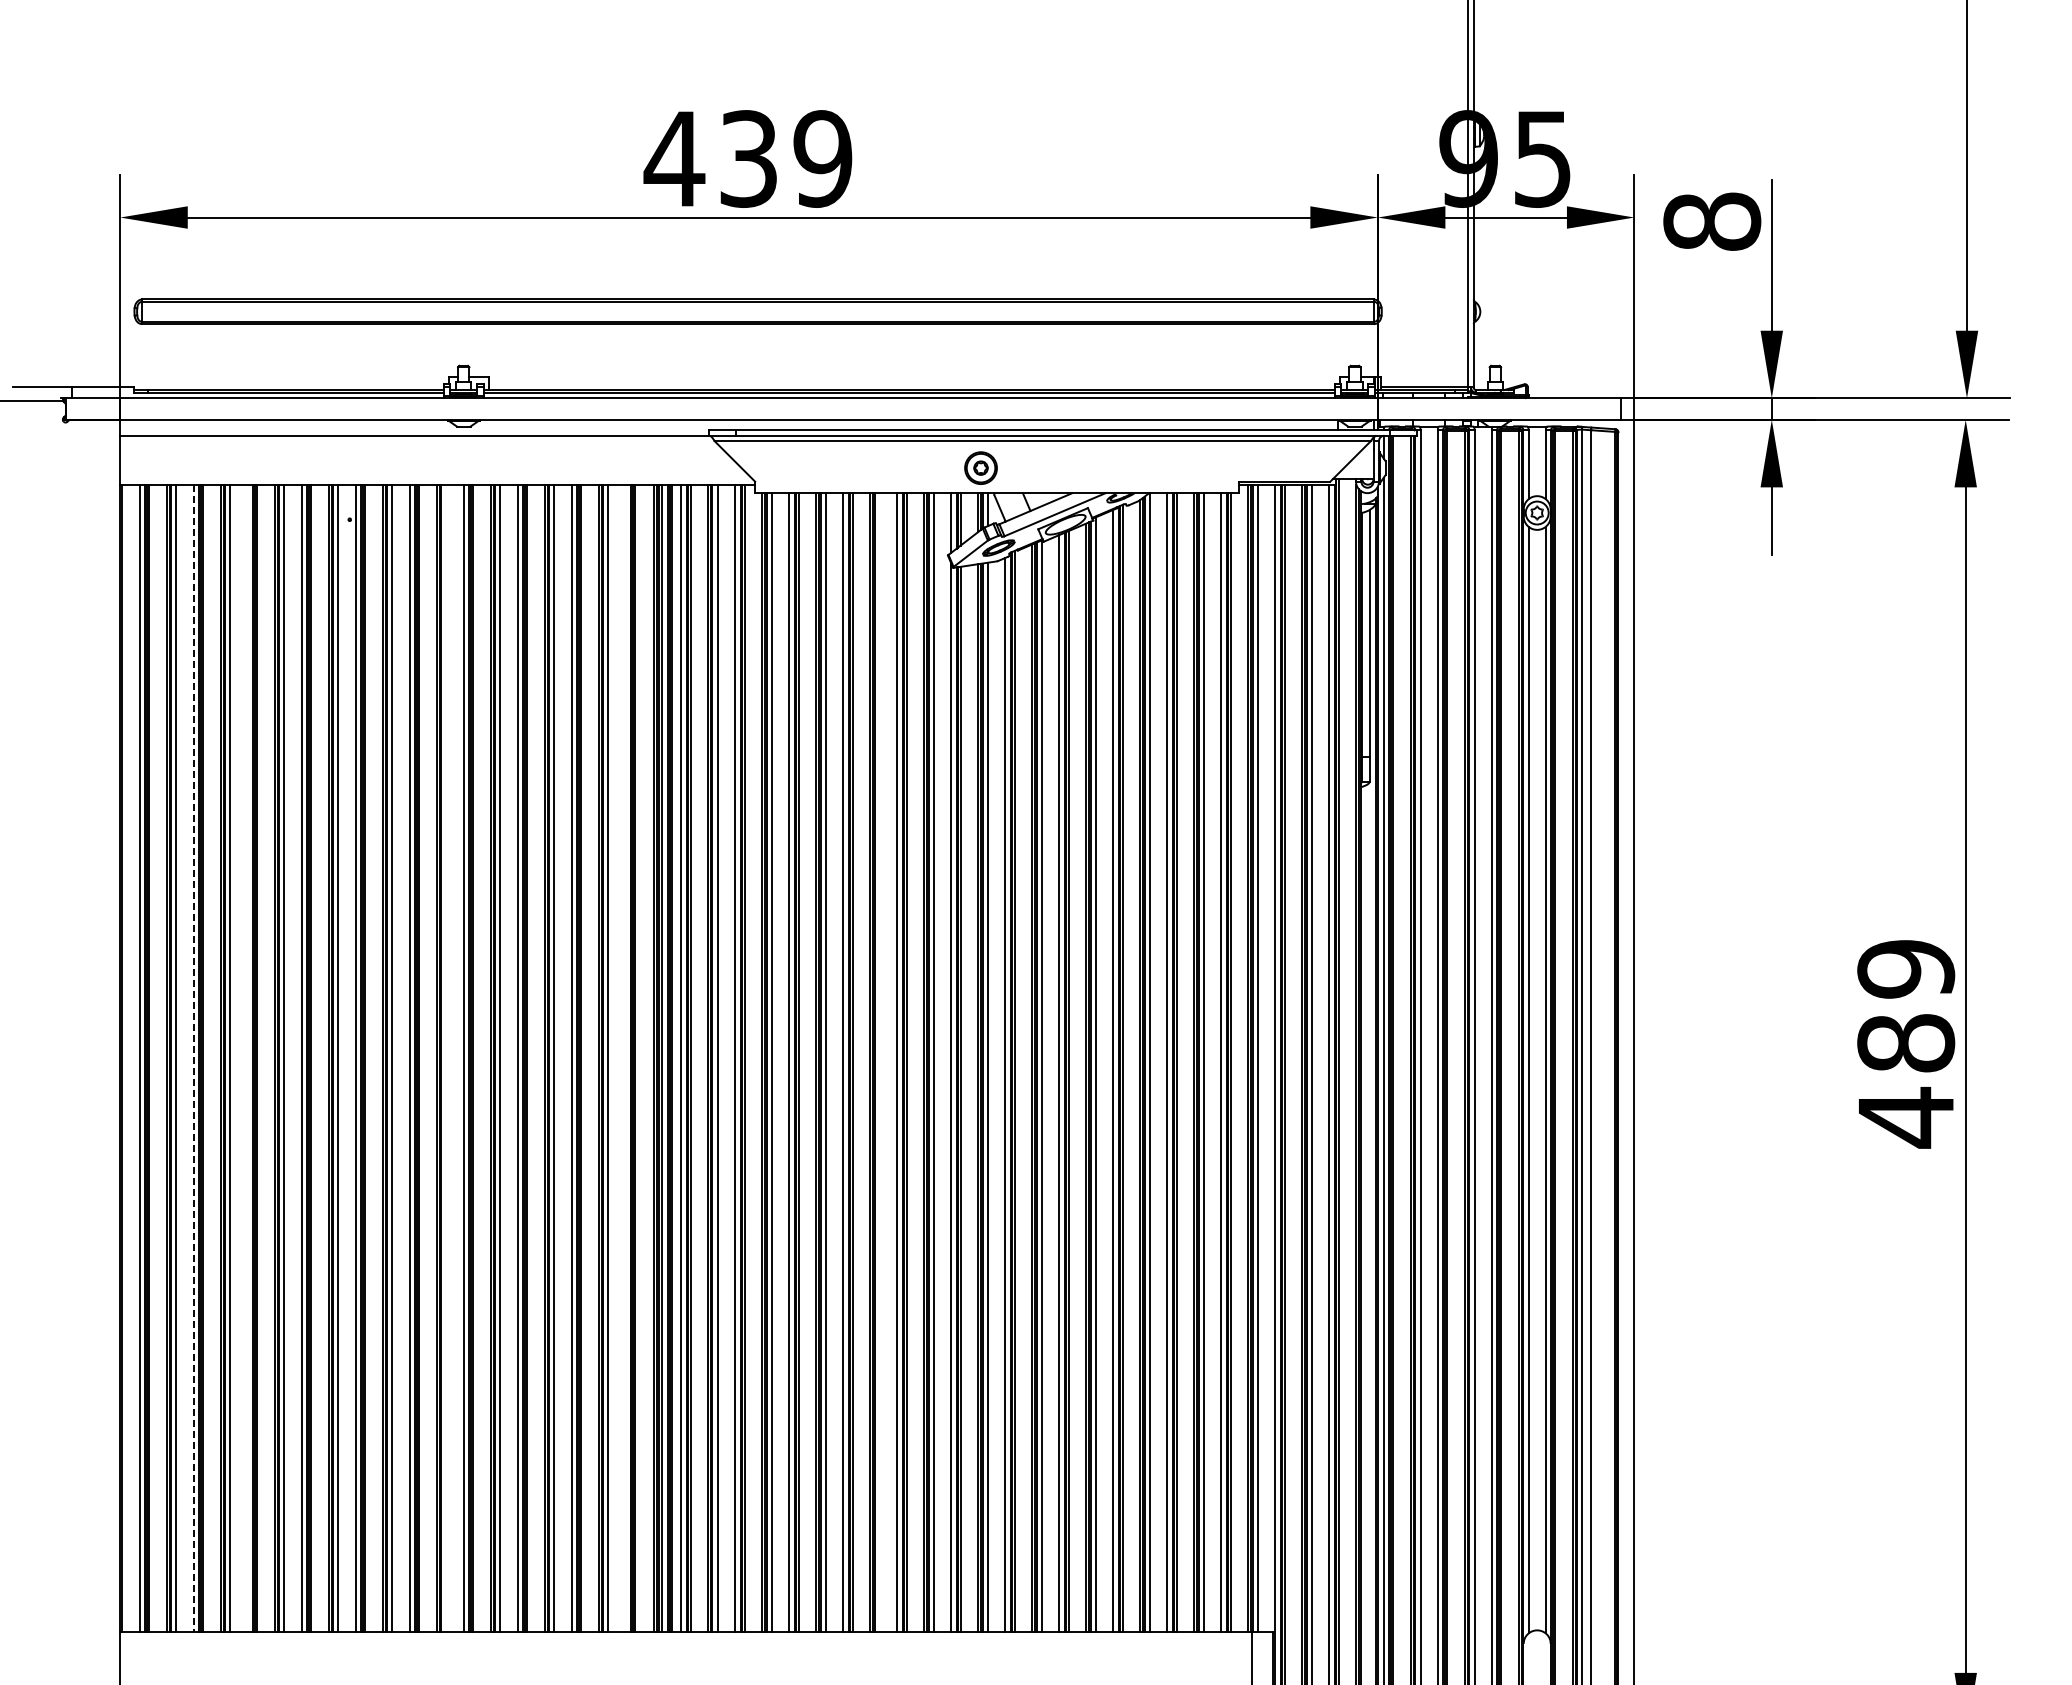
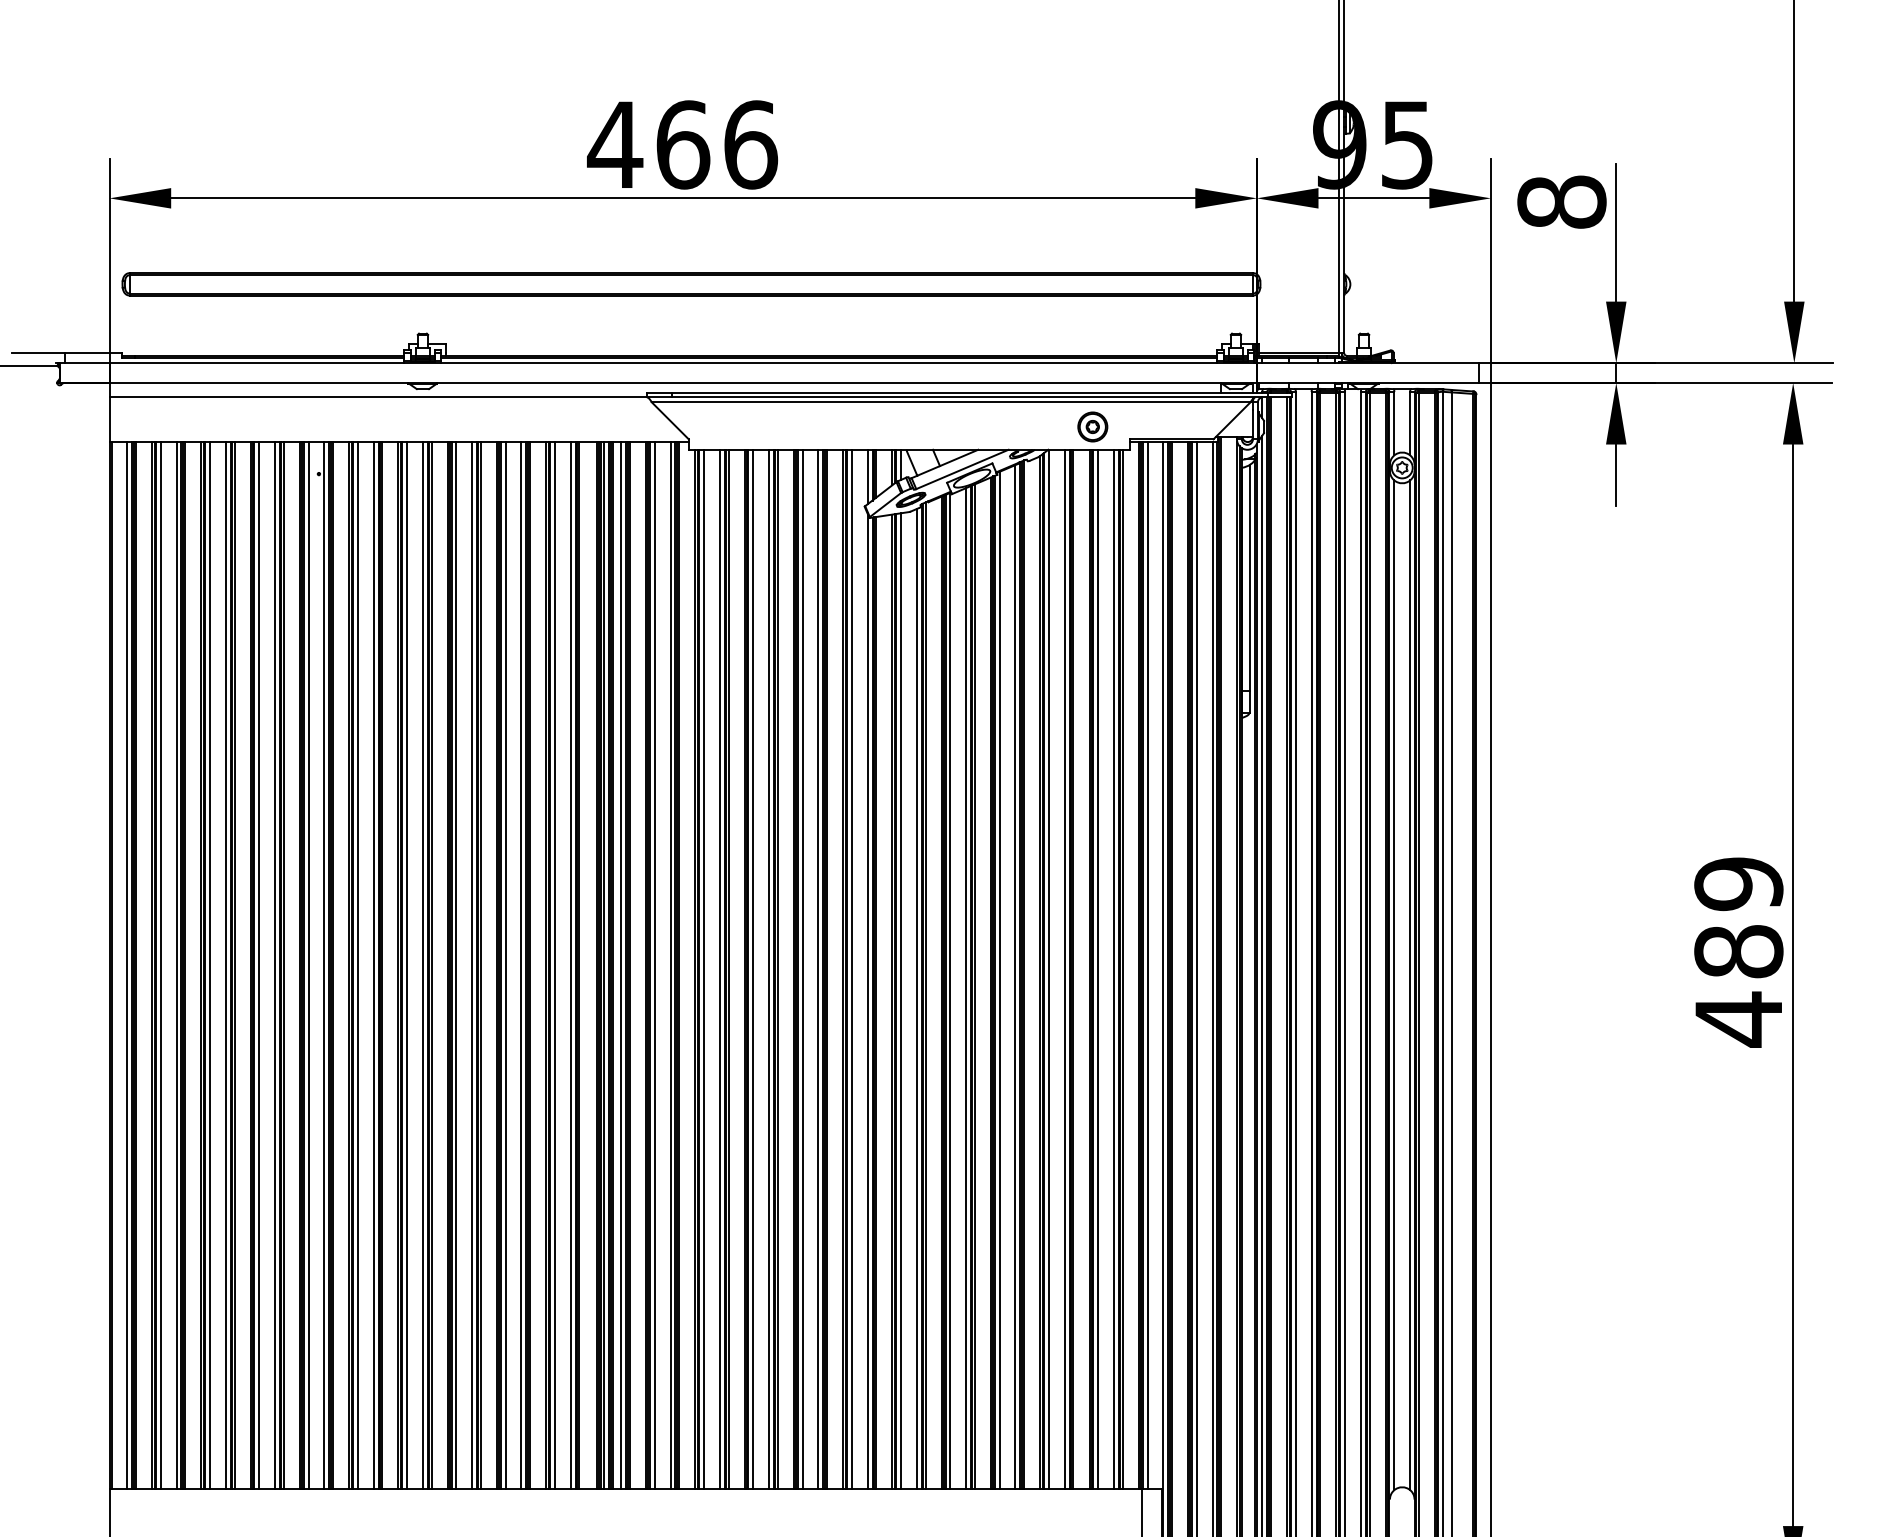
text: (786, 158) -> (717, 144), 439 -> 466
part: (980, 467) -> (1092, 426), moved
line: (193, 1058) -> (176, 965), dashed -> solid
line: (247, 1058) -> (225, 965), added
line: (446, 1058) -> (407, 965), added
line: (625, 1058) -> (570, 965), added
line: (879, 1062) -> (802, 969), added

